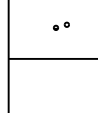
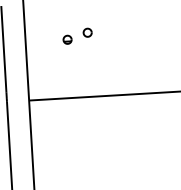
part: (61, 25) -> (77, 34), moved

